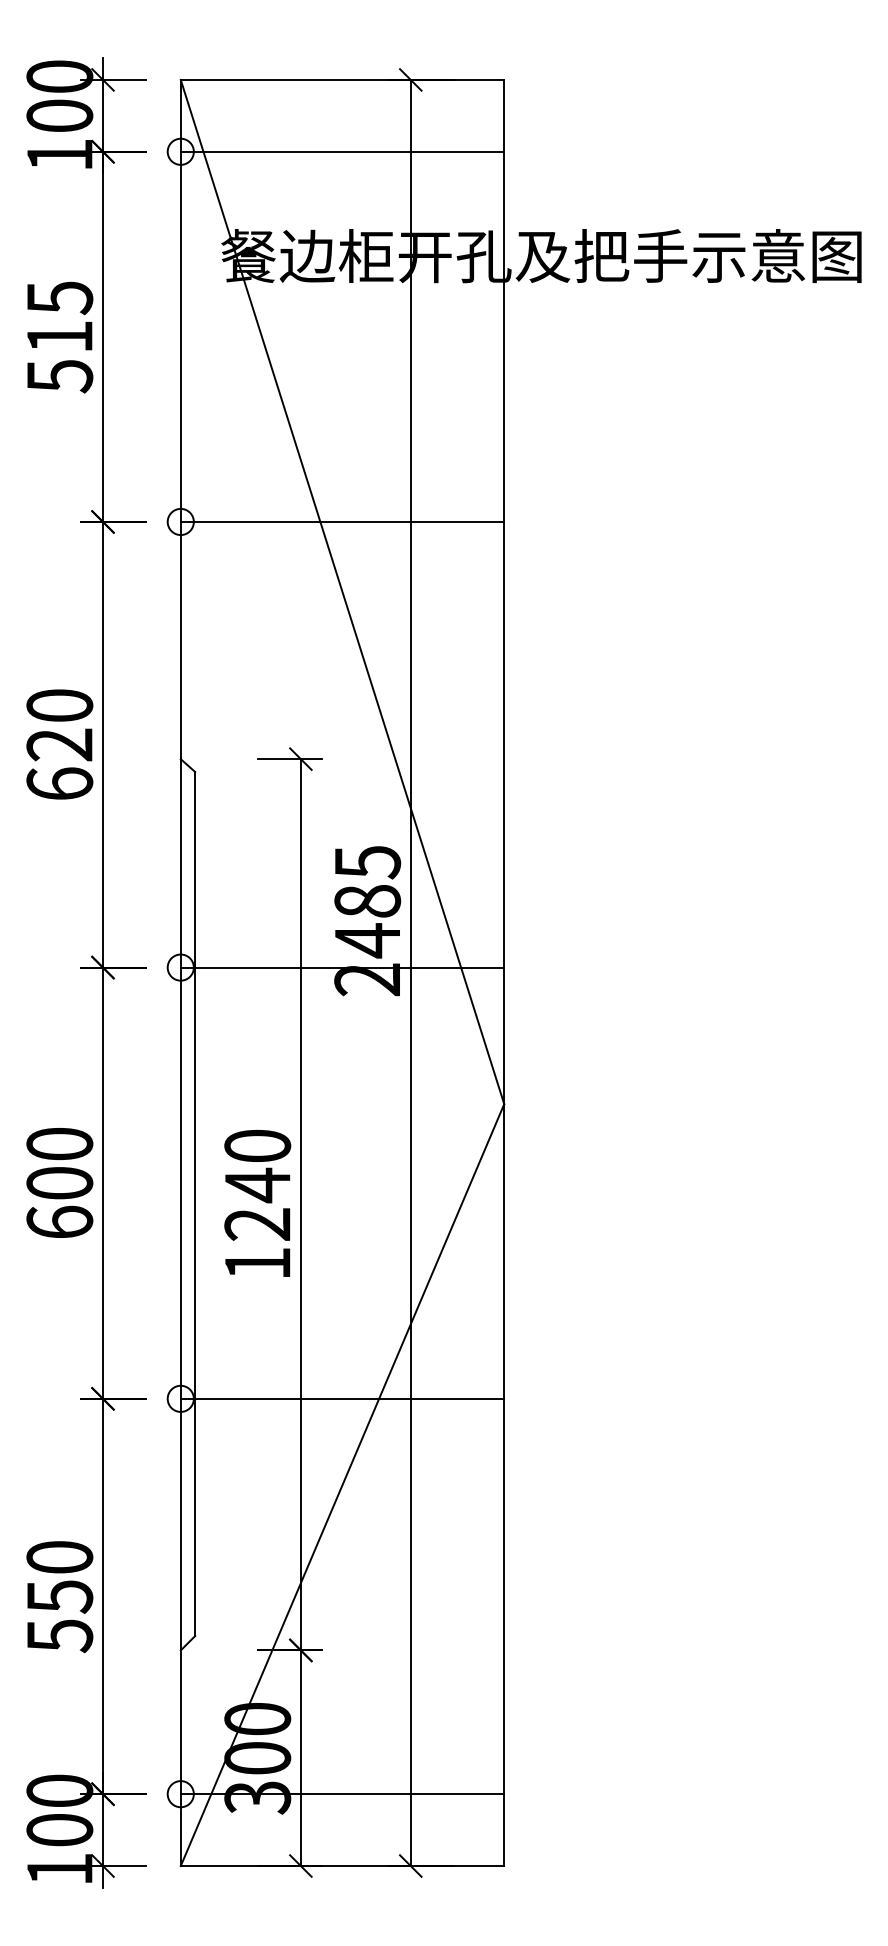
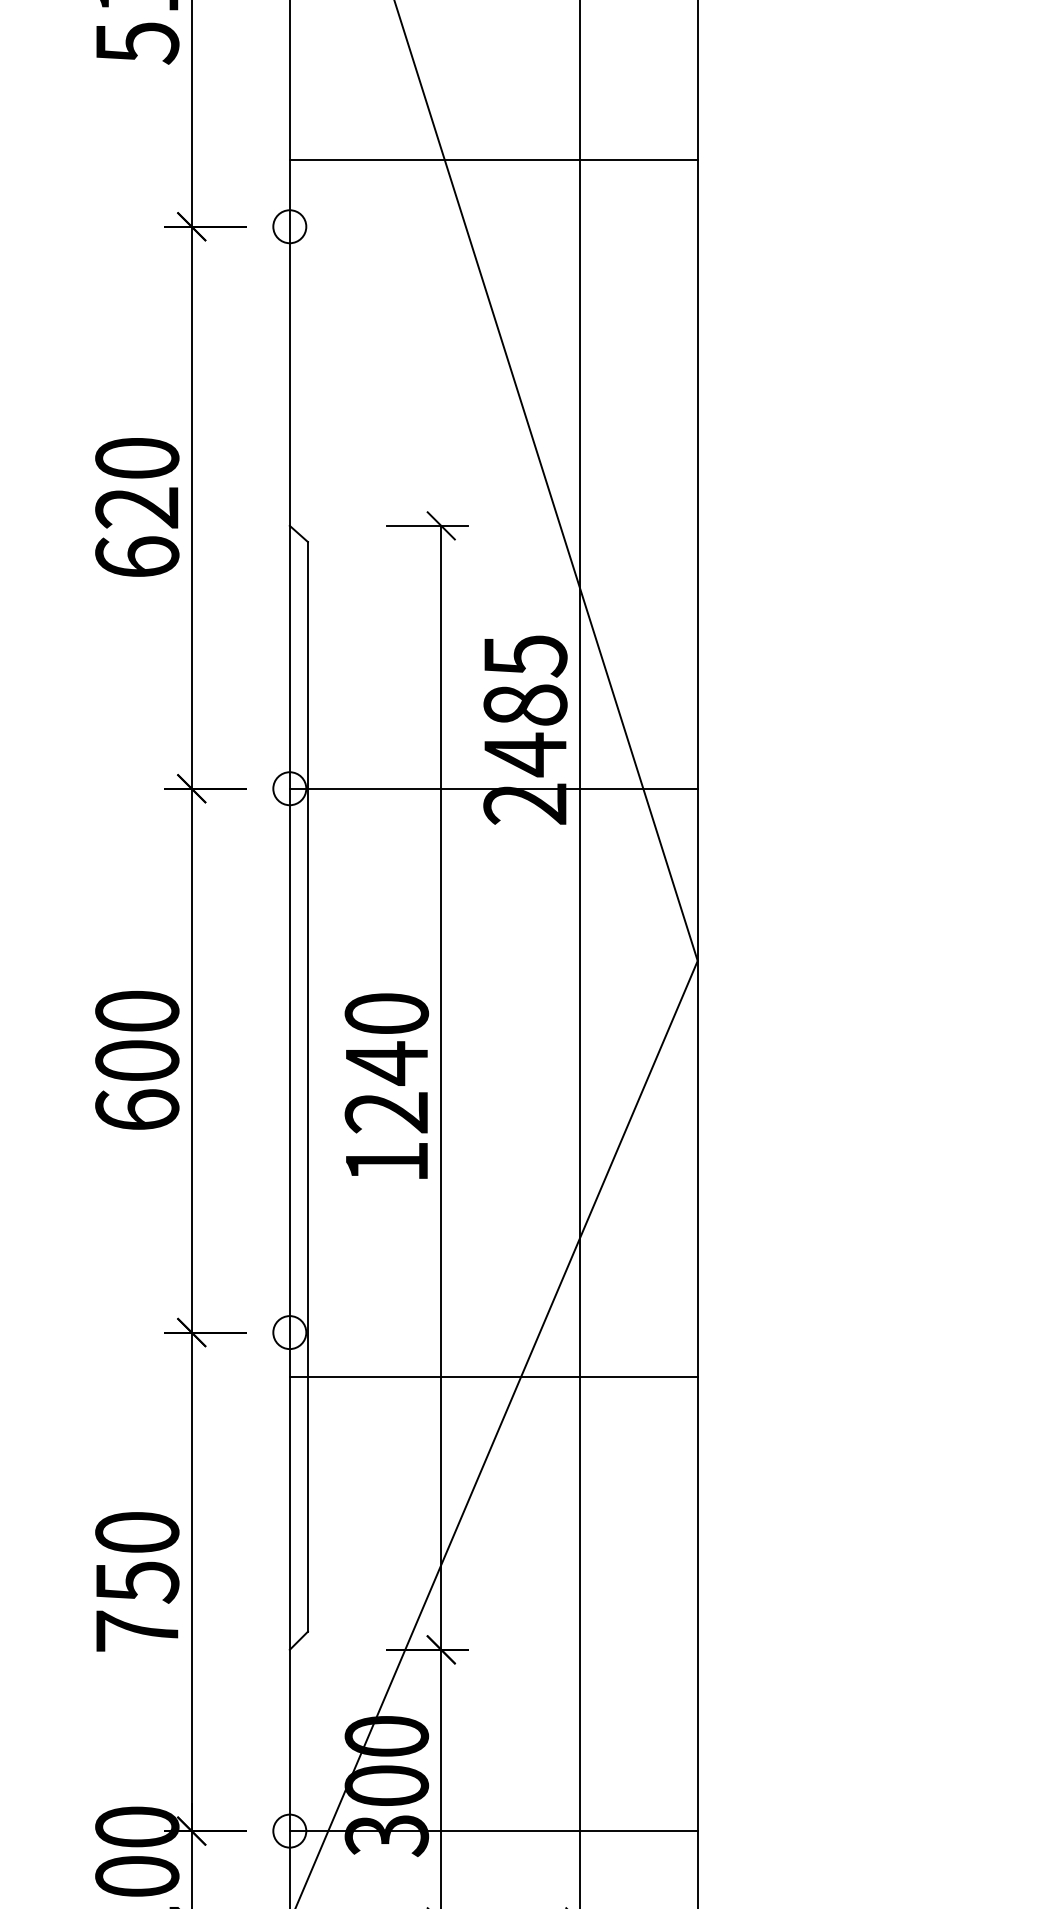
line: (342, 521) -> (493, 159), moved
line: (342, 1398) -> (493, 1376), moved
text: (60, 1636) -> (138, 1632), 550 -> 750

